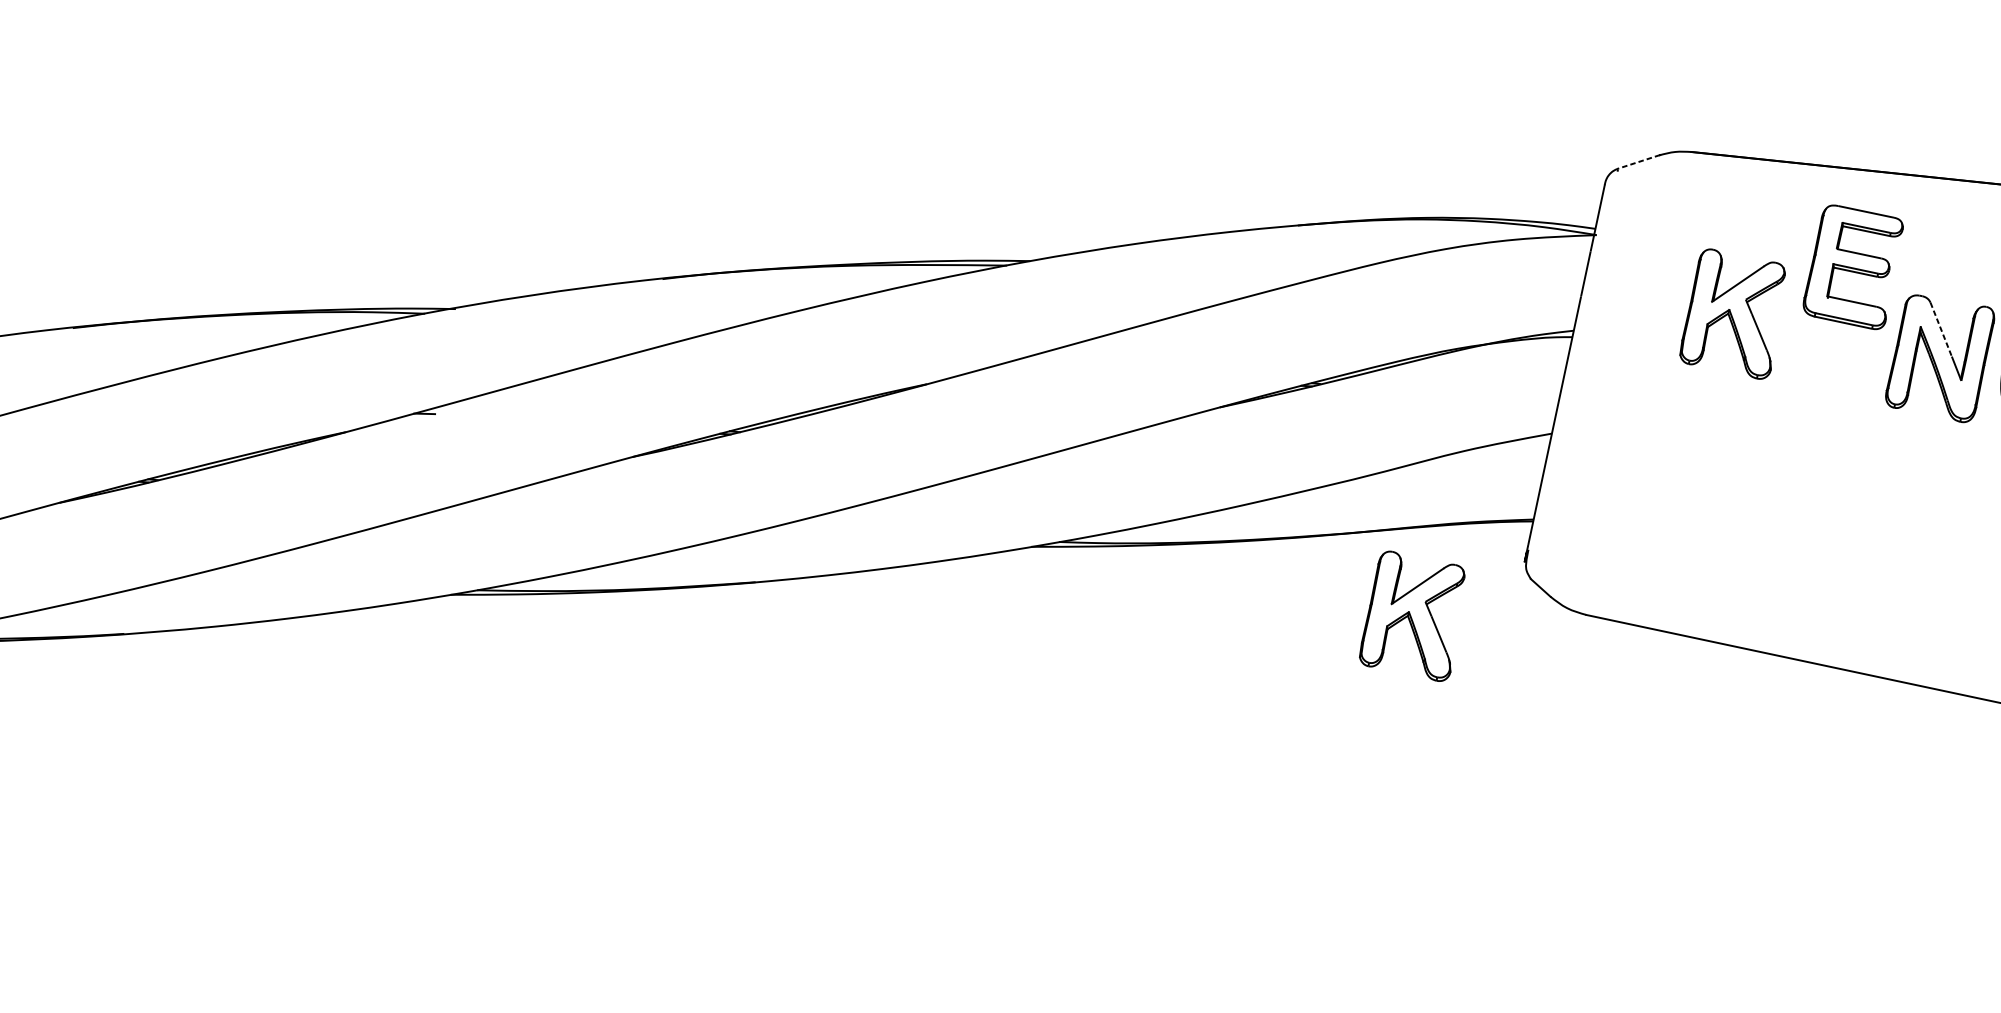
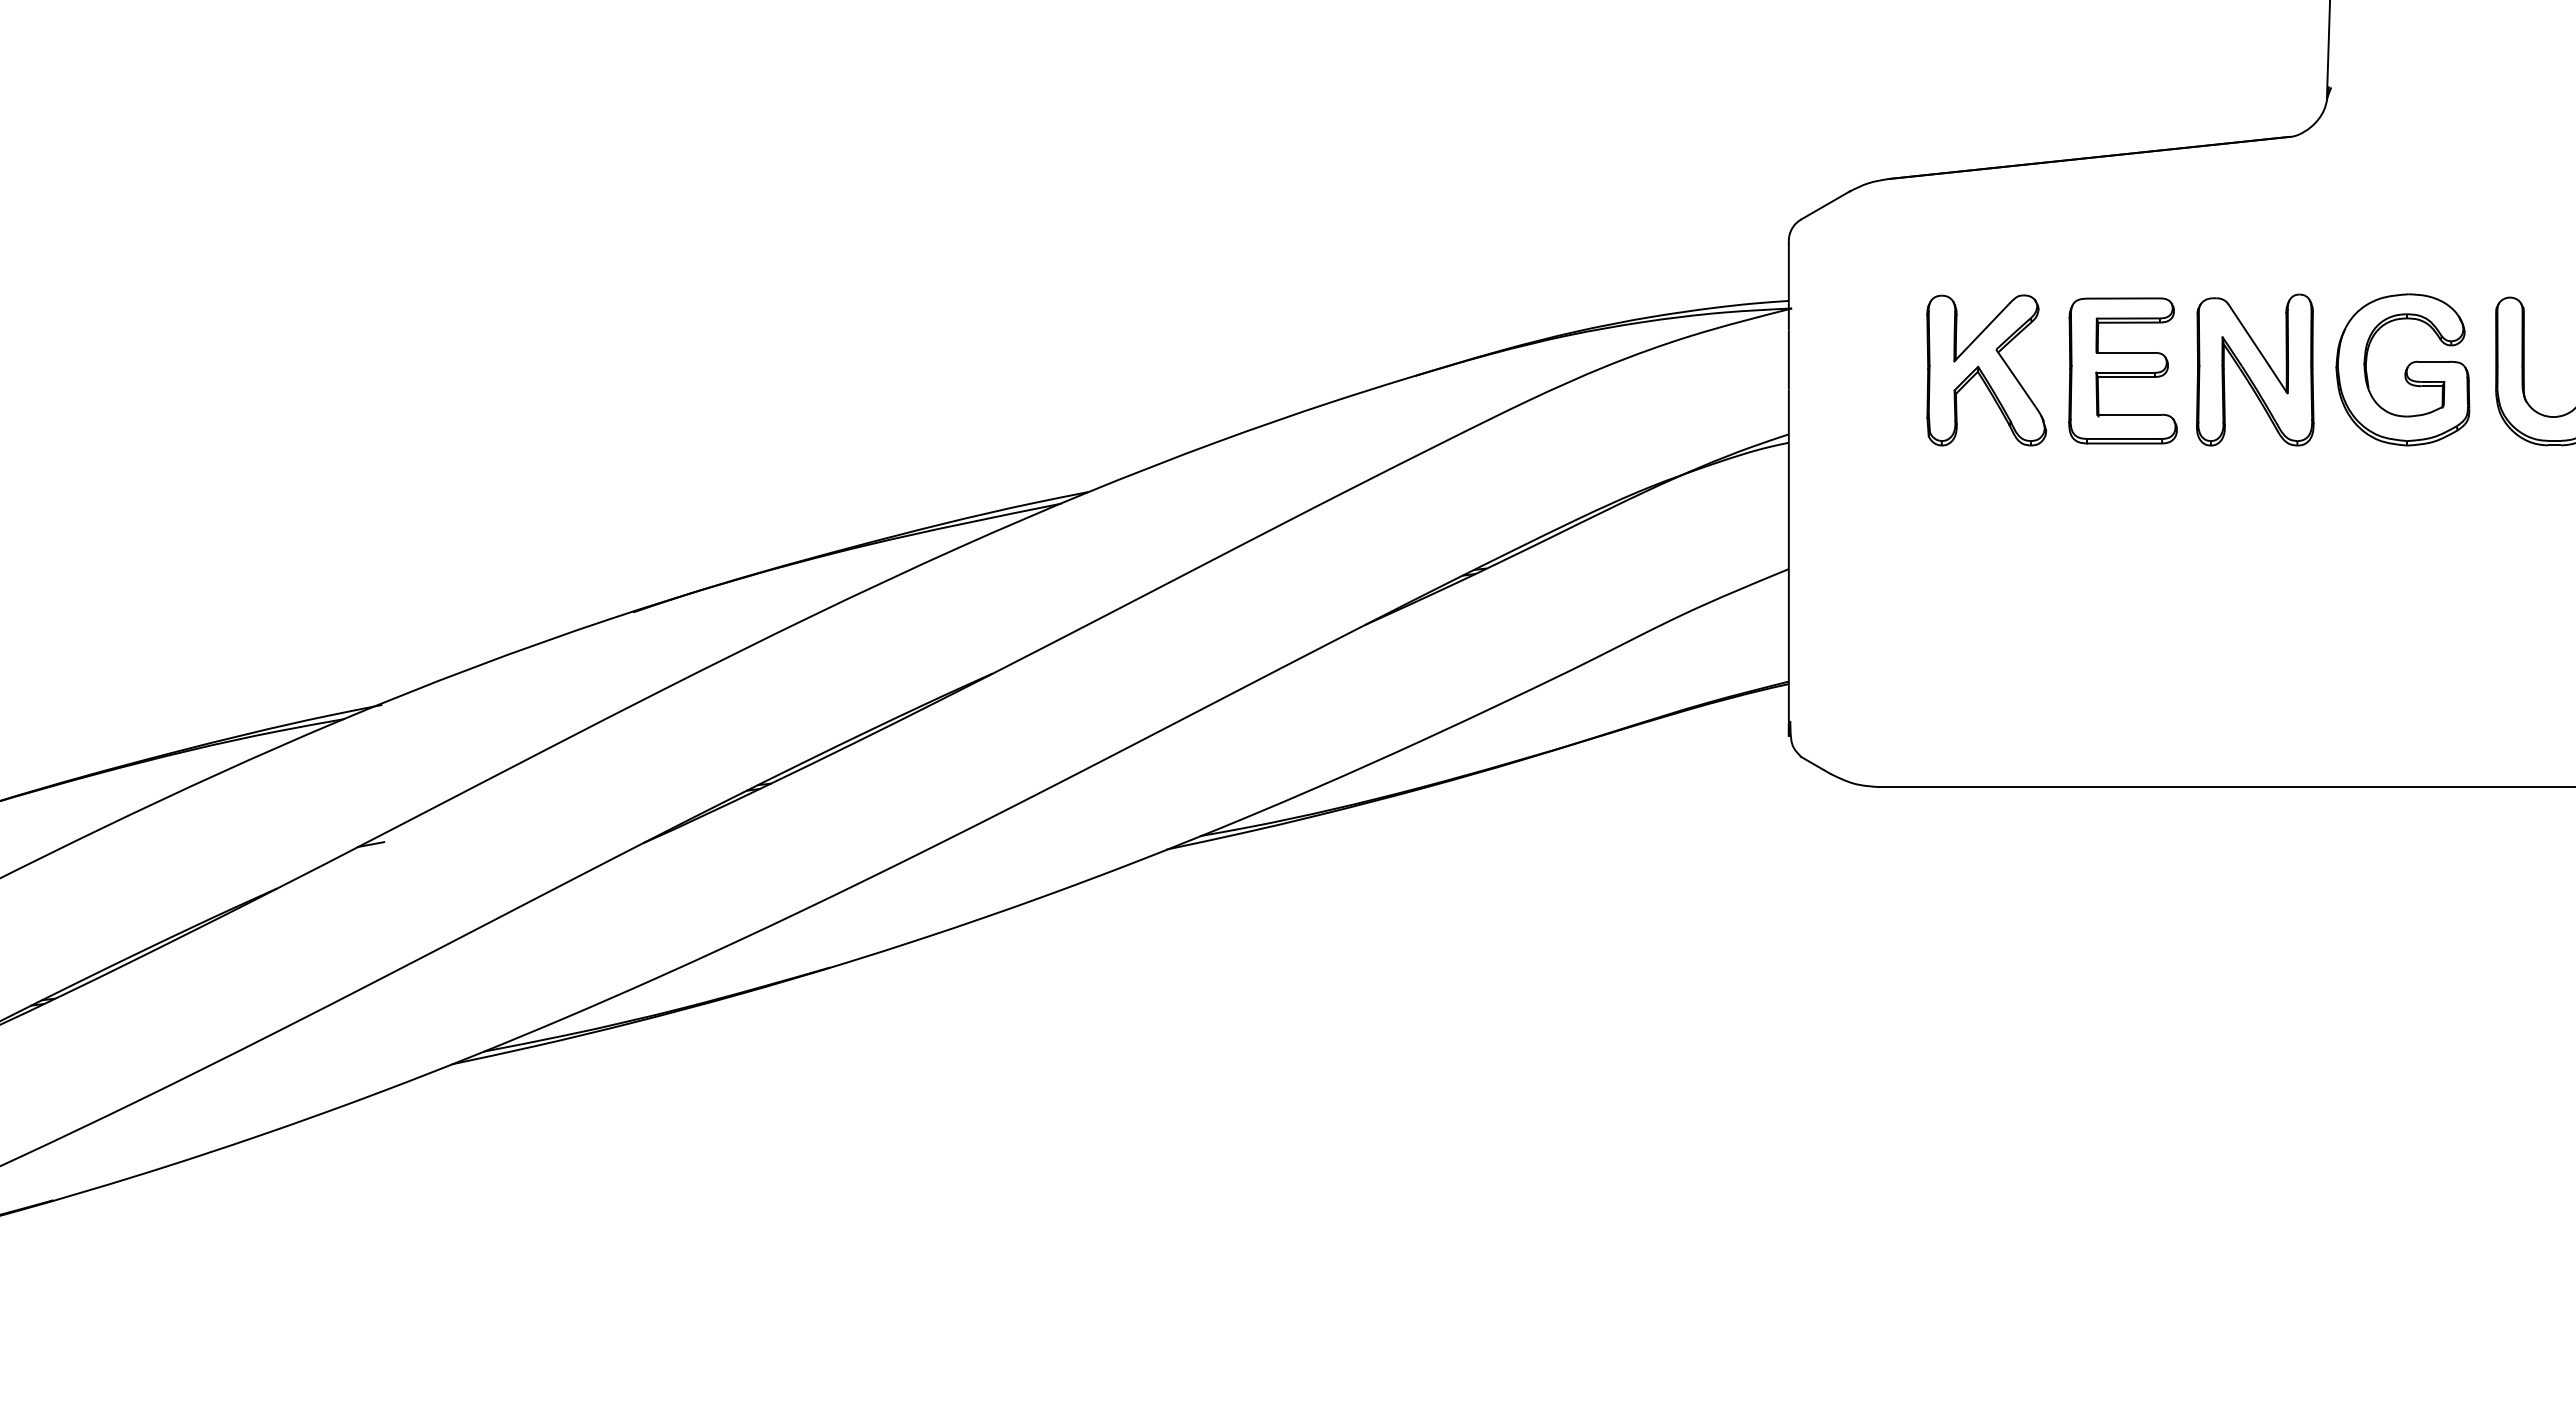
line: (1638, 161) -> (1825, 205), dashed -> solid
part: (1853, 266) -> (2122, 370), moved
line: (1941, 330) -> (2249, 335), dashed -> solid
part: (1414, 616) -> (1665, 834), removed

